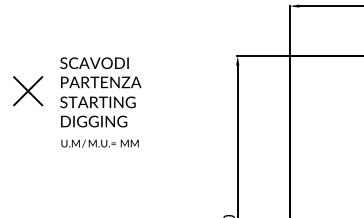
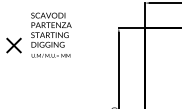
text: (101, 101) -> (51, 34), moved

